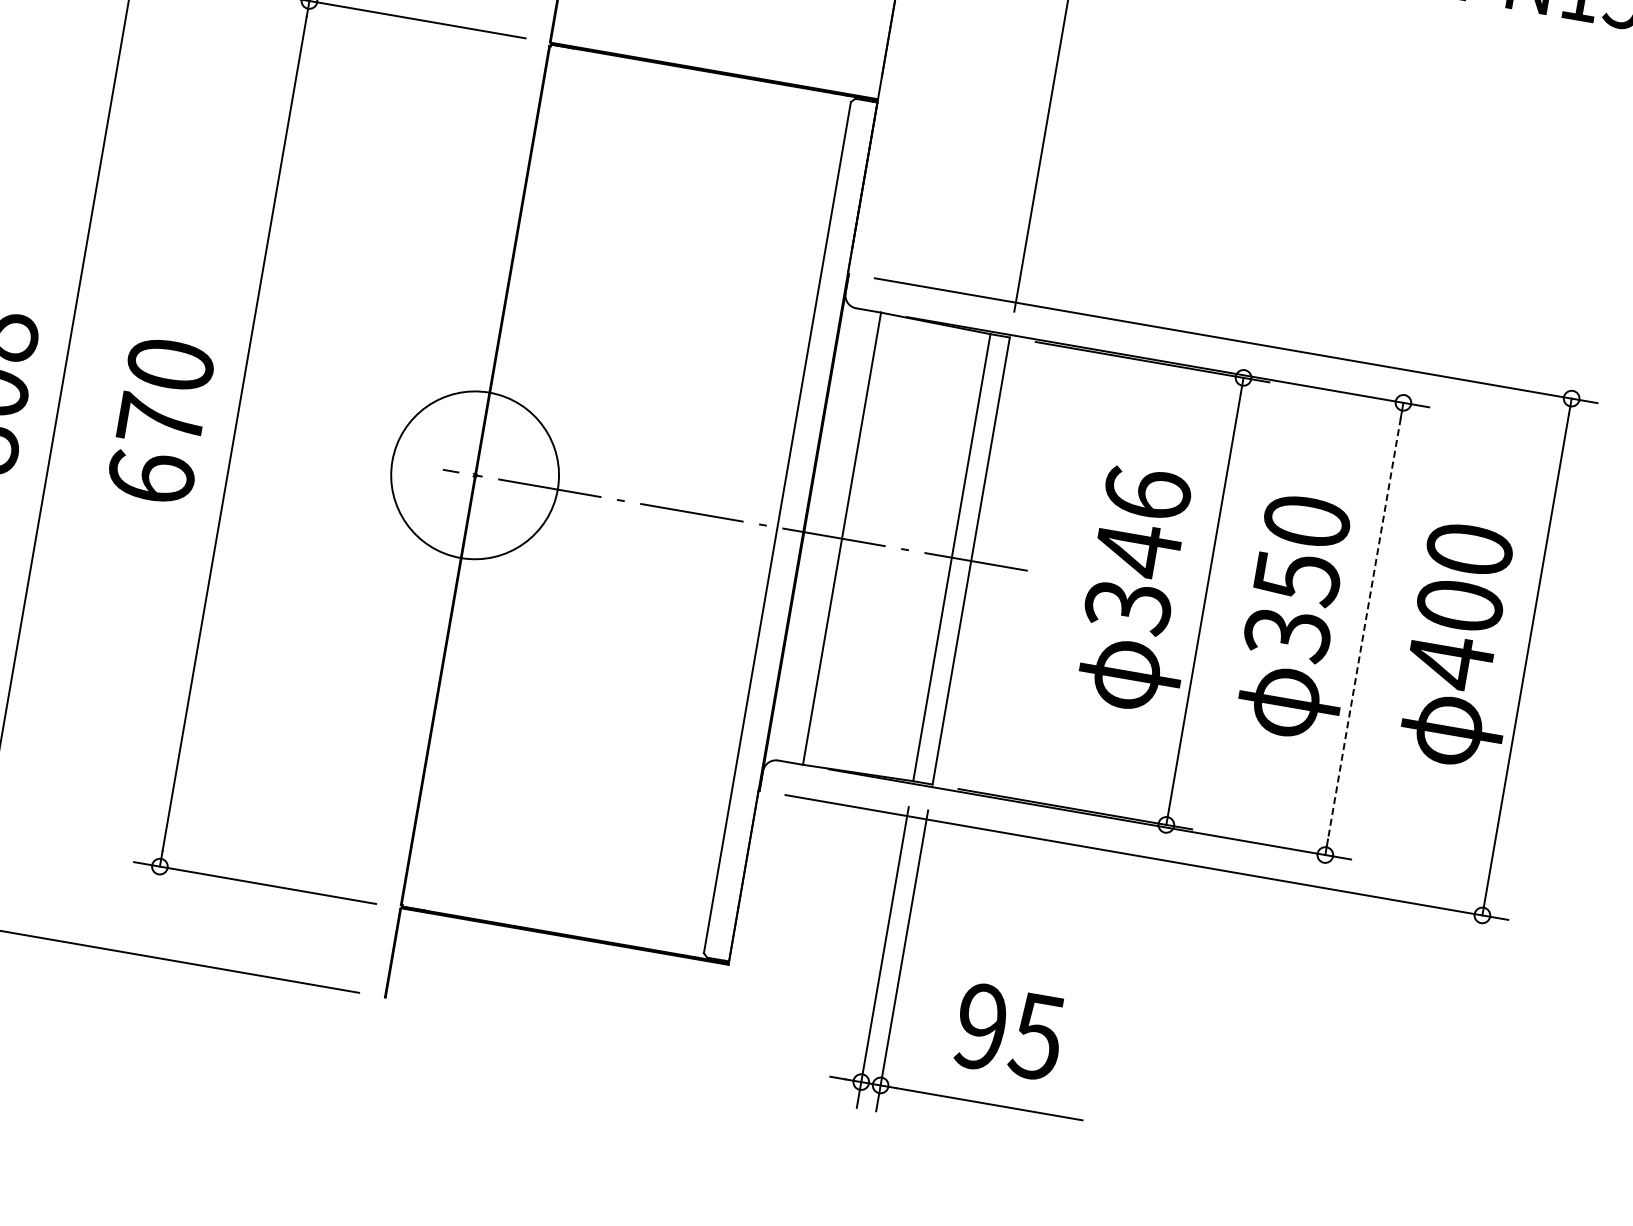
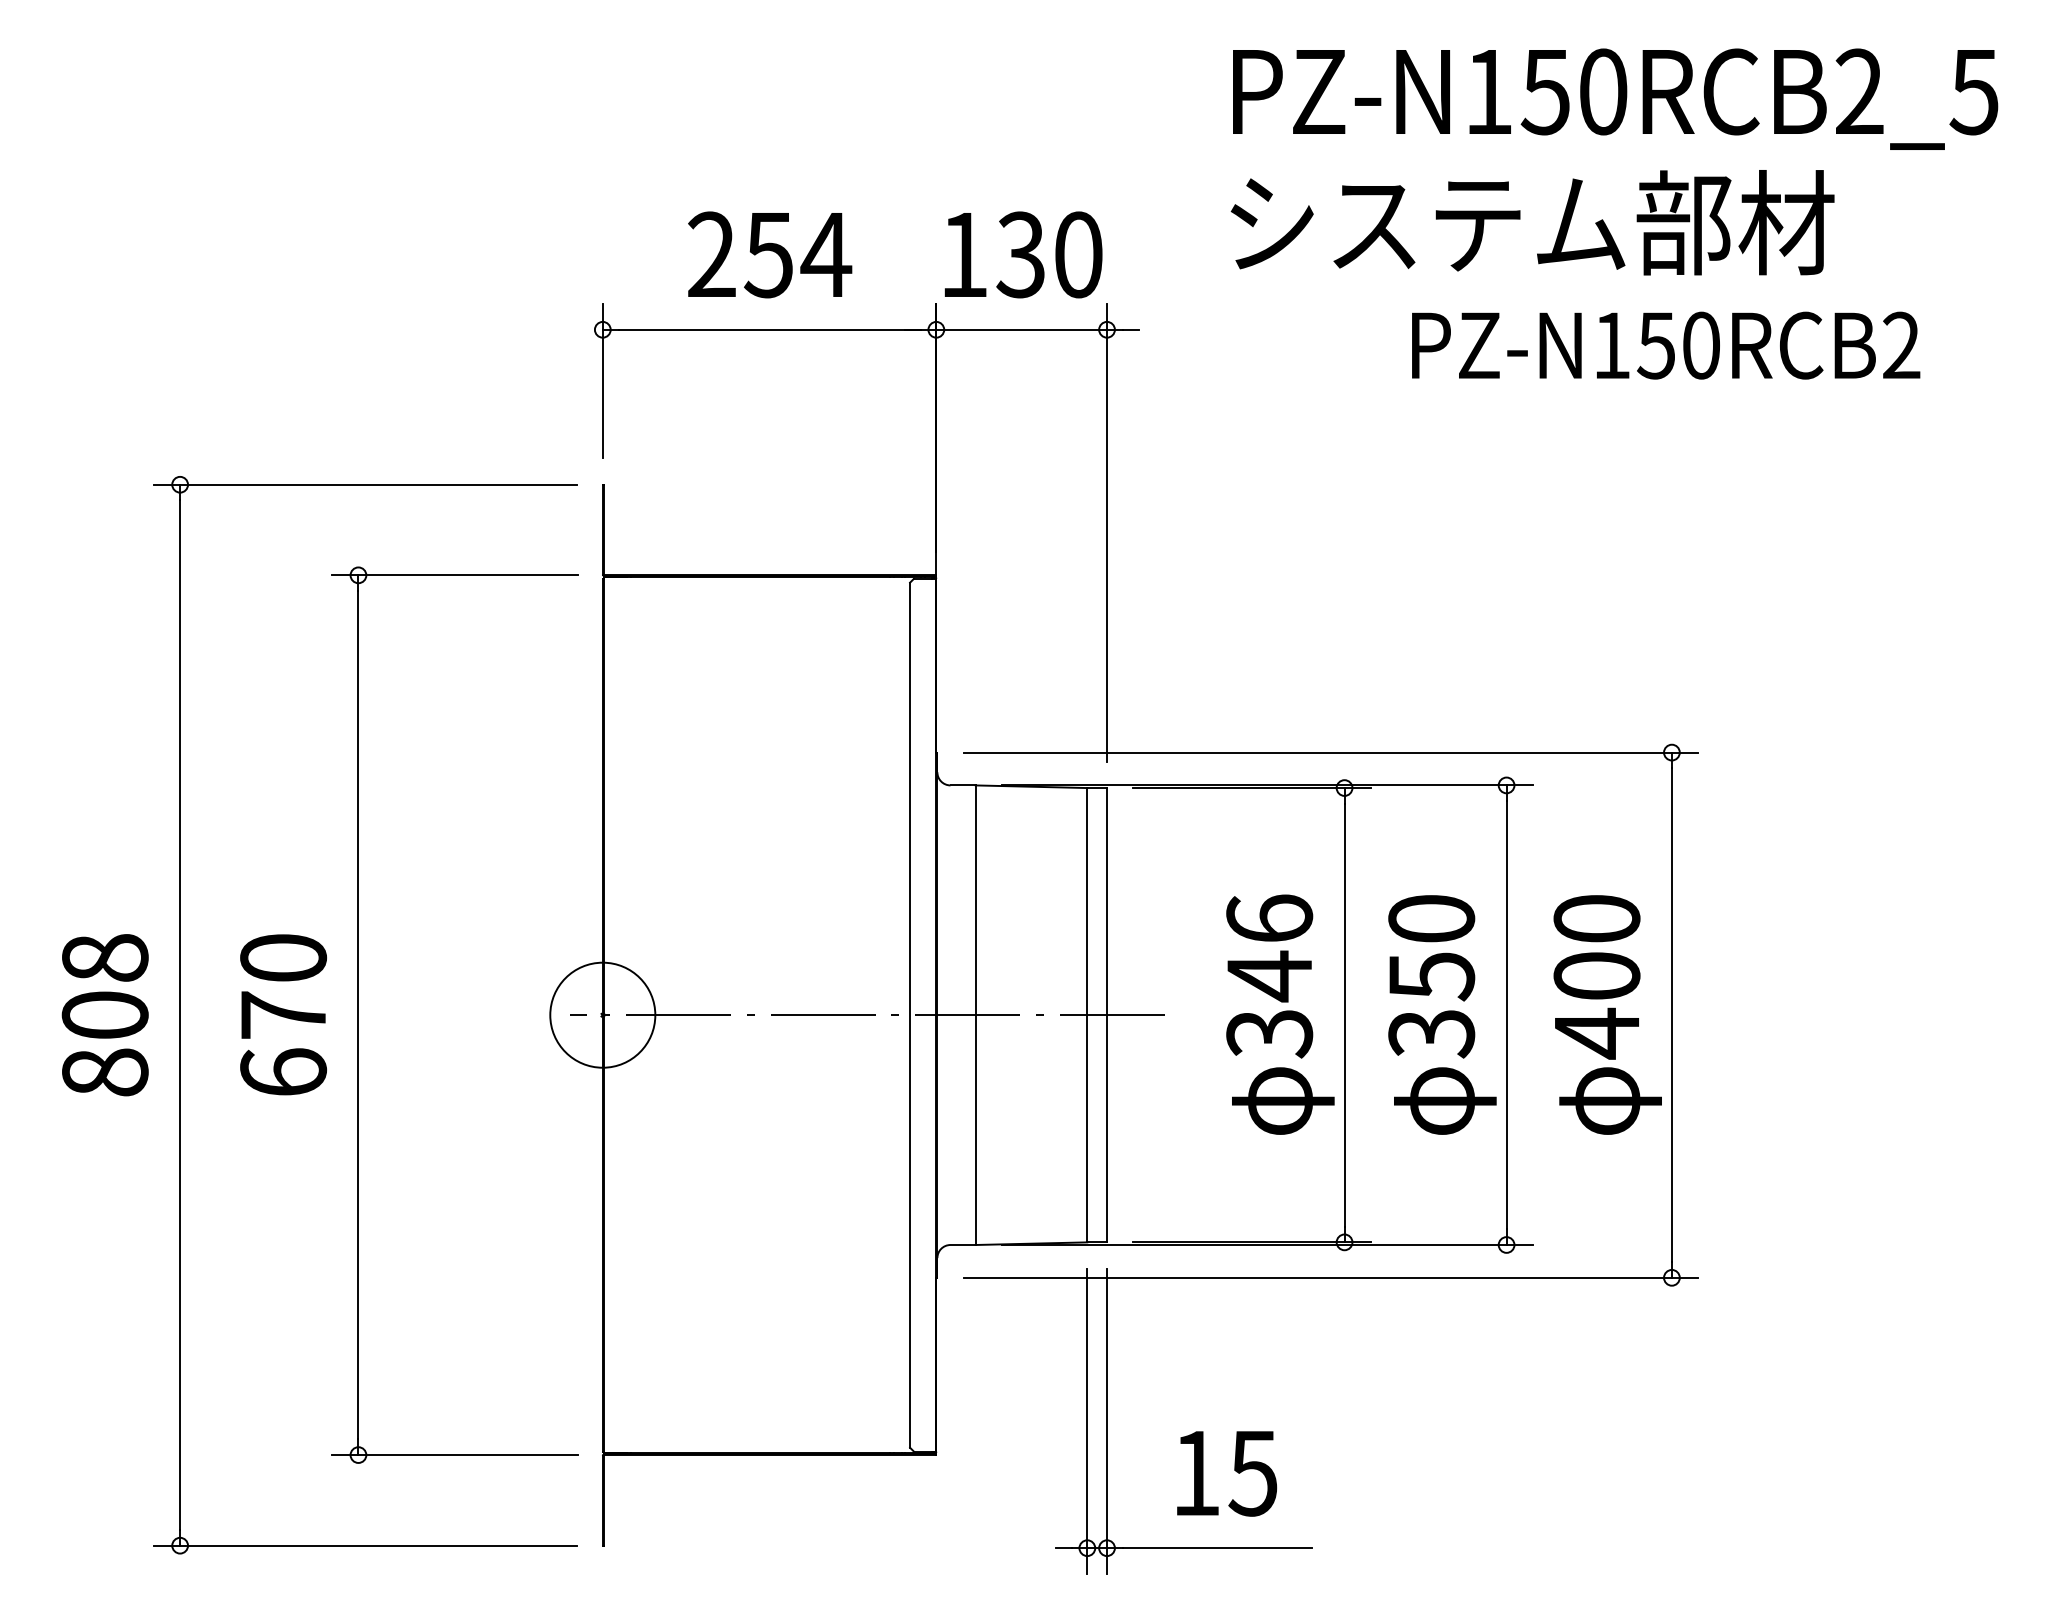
circle: (474, 474) -> (602, 1014), size x0.62
line: (1364, 629) -> (1506, 1015), dashed -> solid
text: (980, 1026) -> (1195, 1472), 95 -> 15

